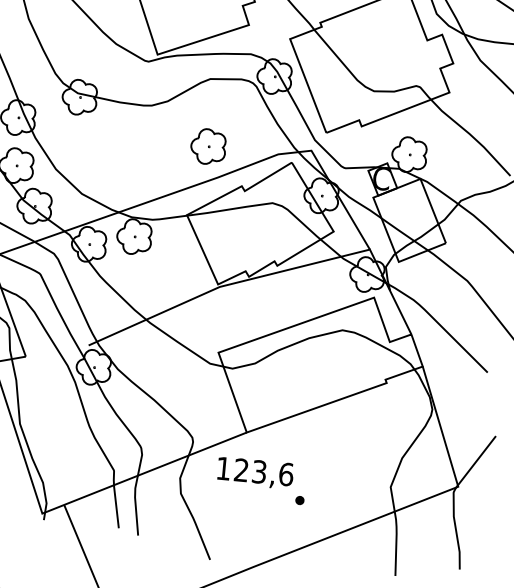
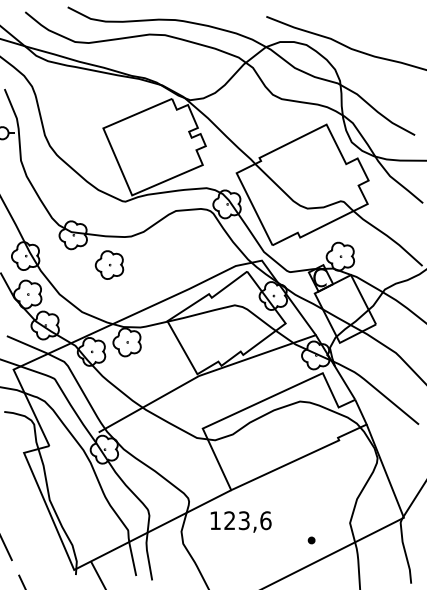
part: (208, 145) -> (109, 264), moved
part: (299, 500) -> (311, 540), moved

